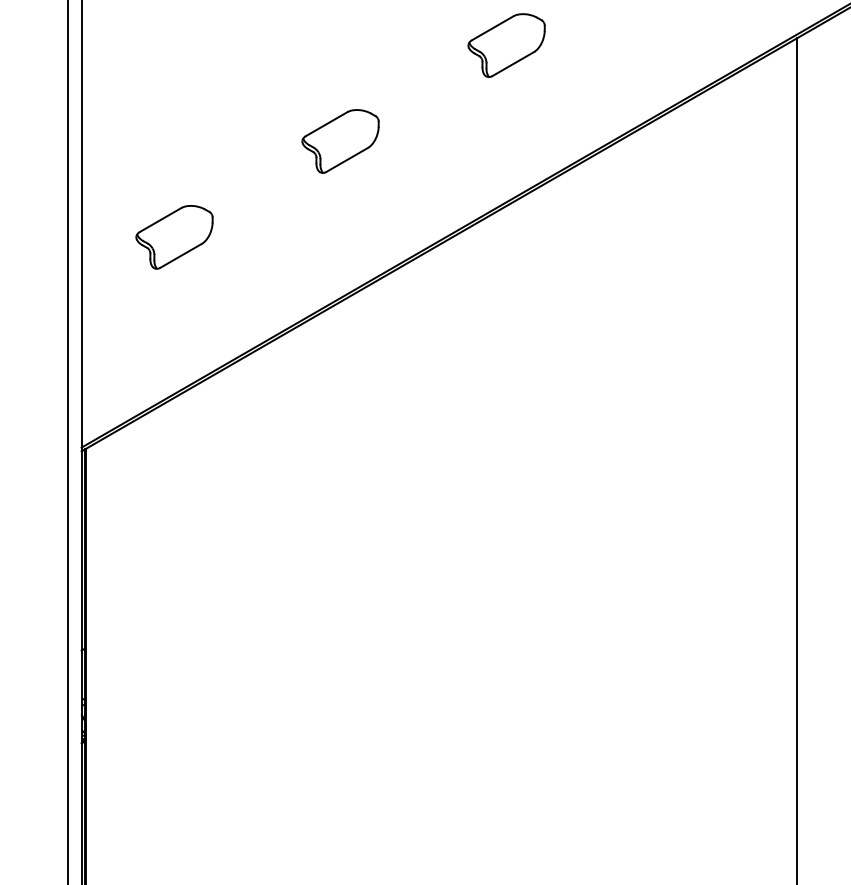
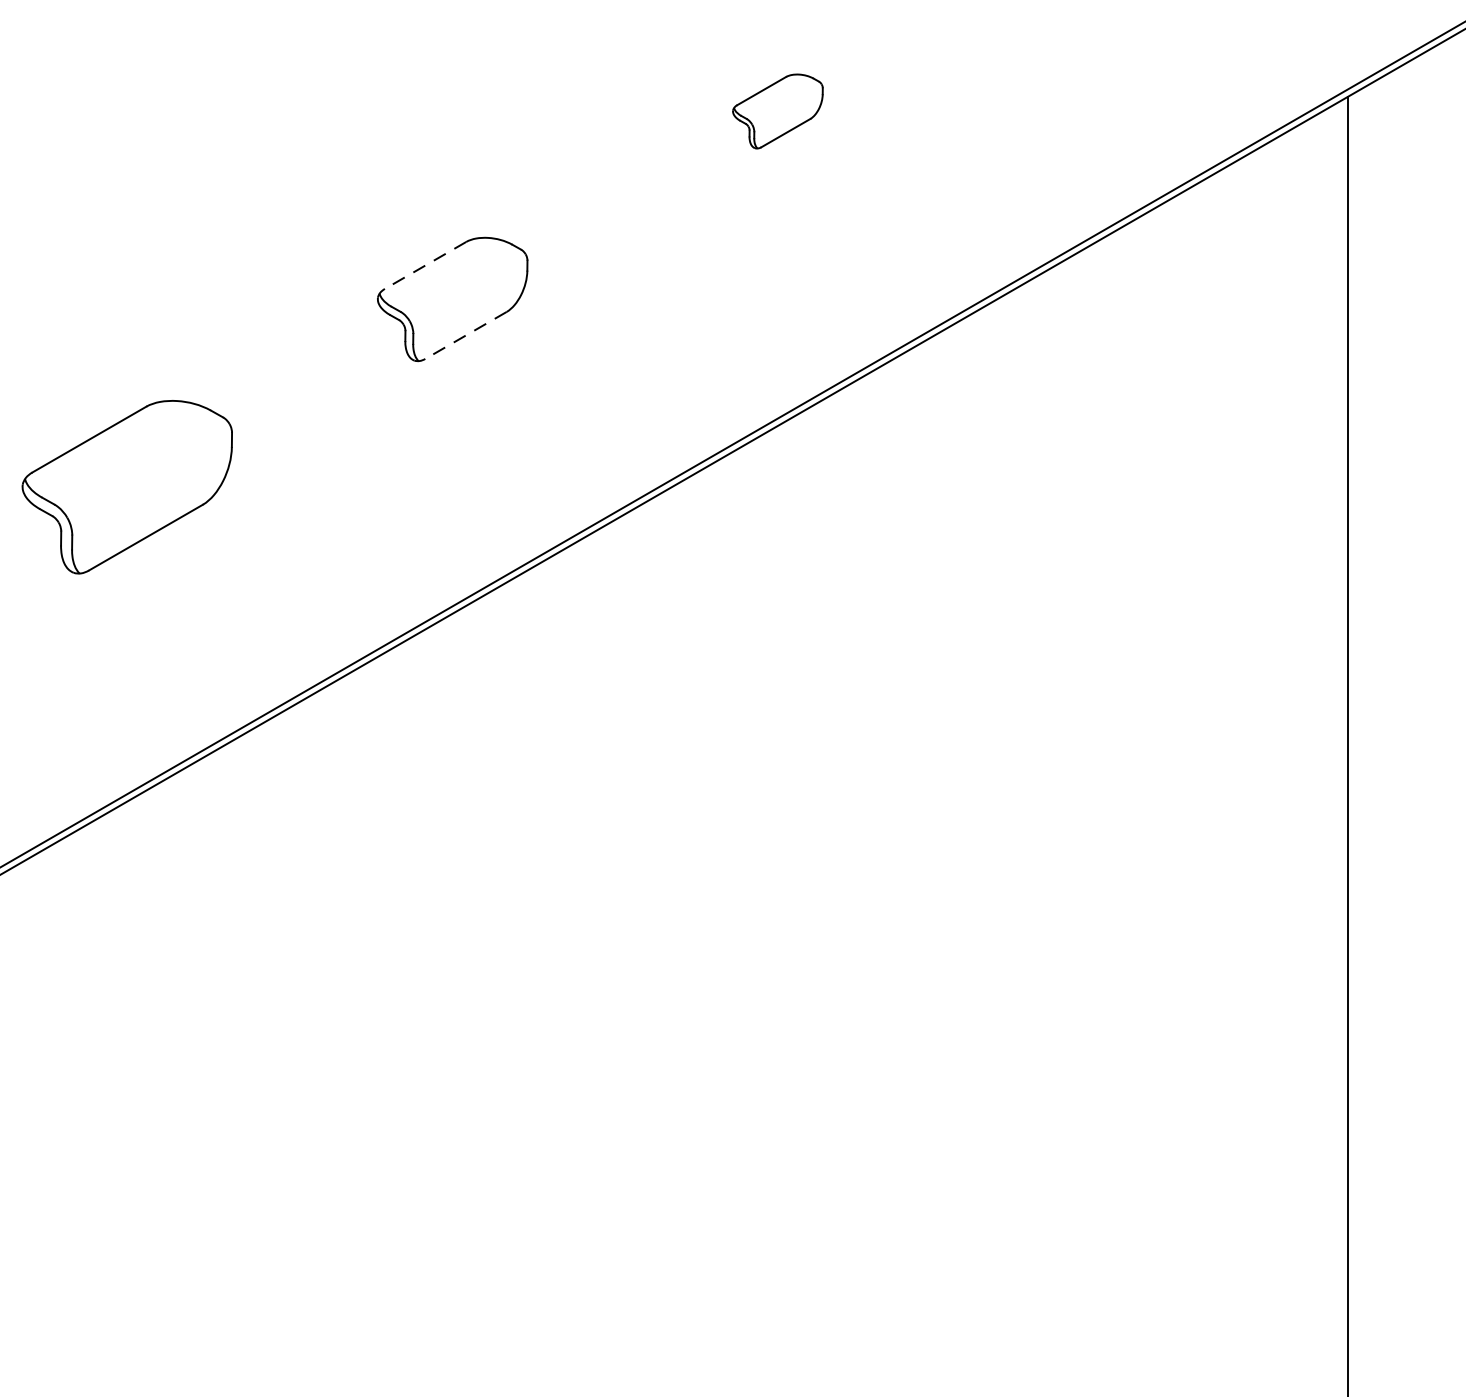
part: (506, 45) -> (777, 111), size x0.6
line: (326, 124) -> (425, 266), solid -> dashed
line: (347, 159) -> (466, 334), solid -> dashed
part: (174, 237) -> (127, 487), size x1.4

